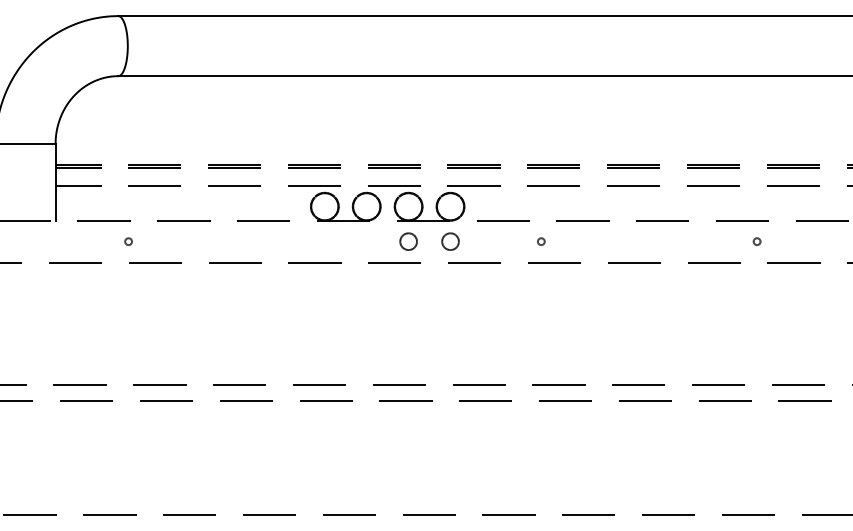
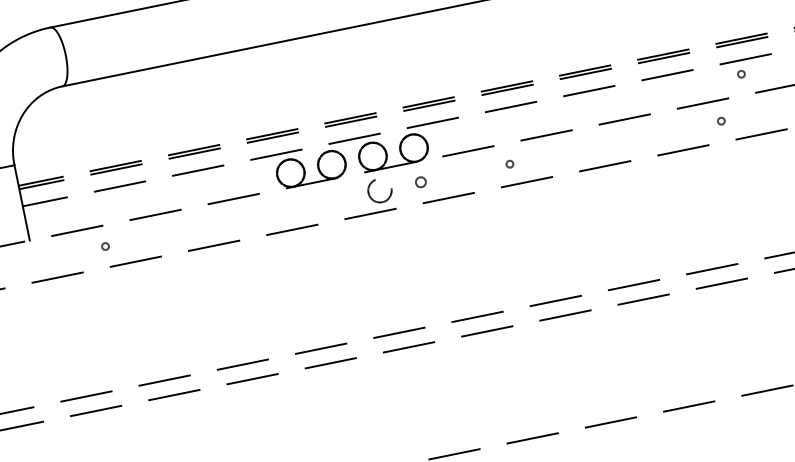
circle: (785, 199) -> (740, 74), added
circle: (408, 241) -> (379, 190), size x1.4
circle: (450, 241) -> (420, 182), size x0.6

